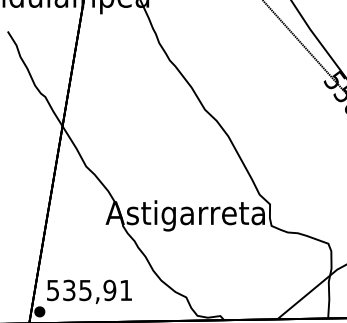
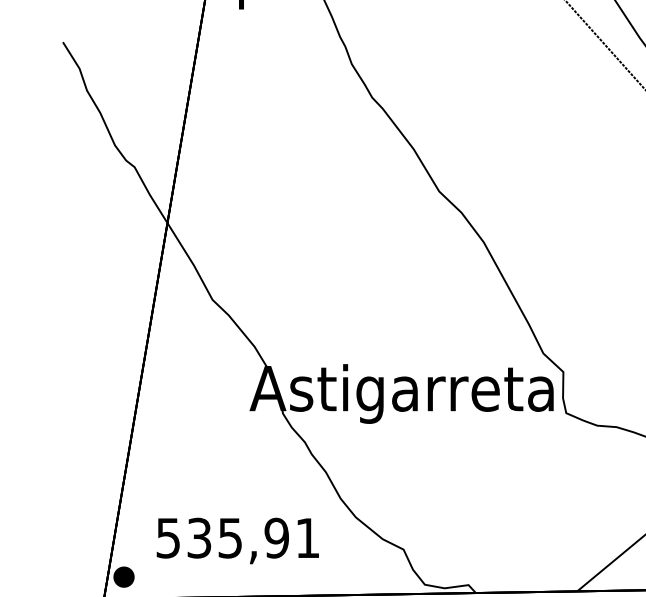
text: (89, 291) -> (237, 540), moved

